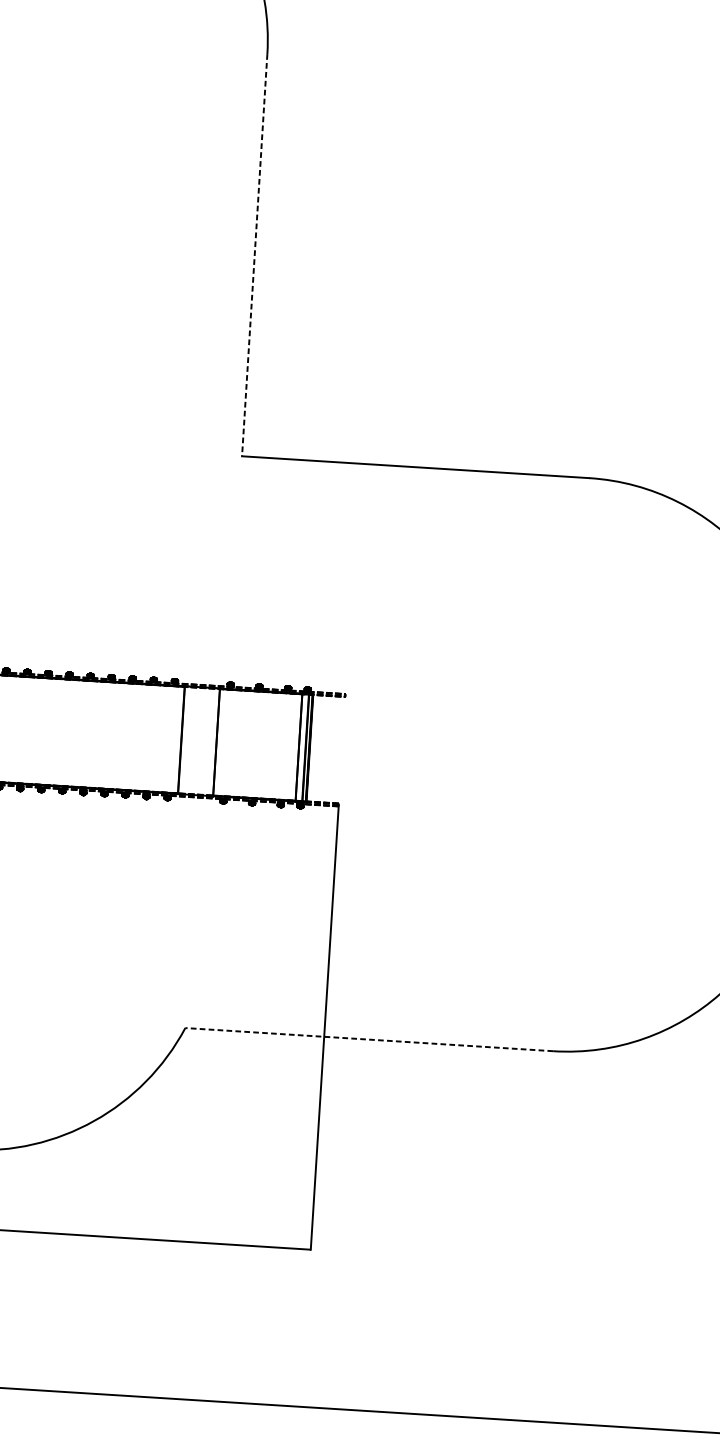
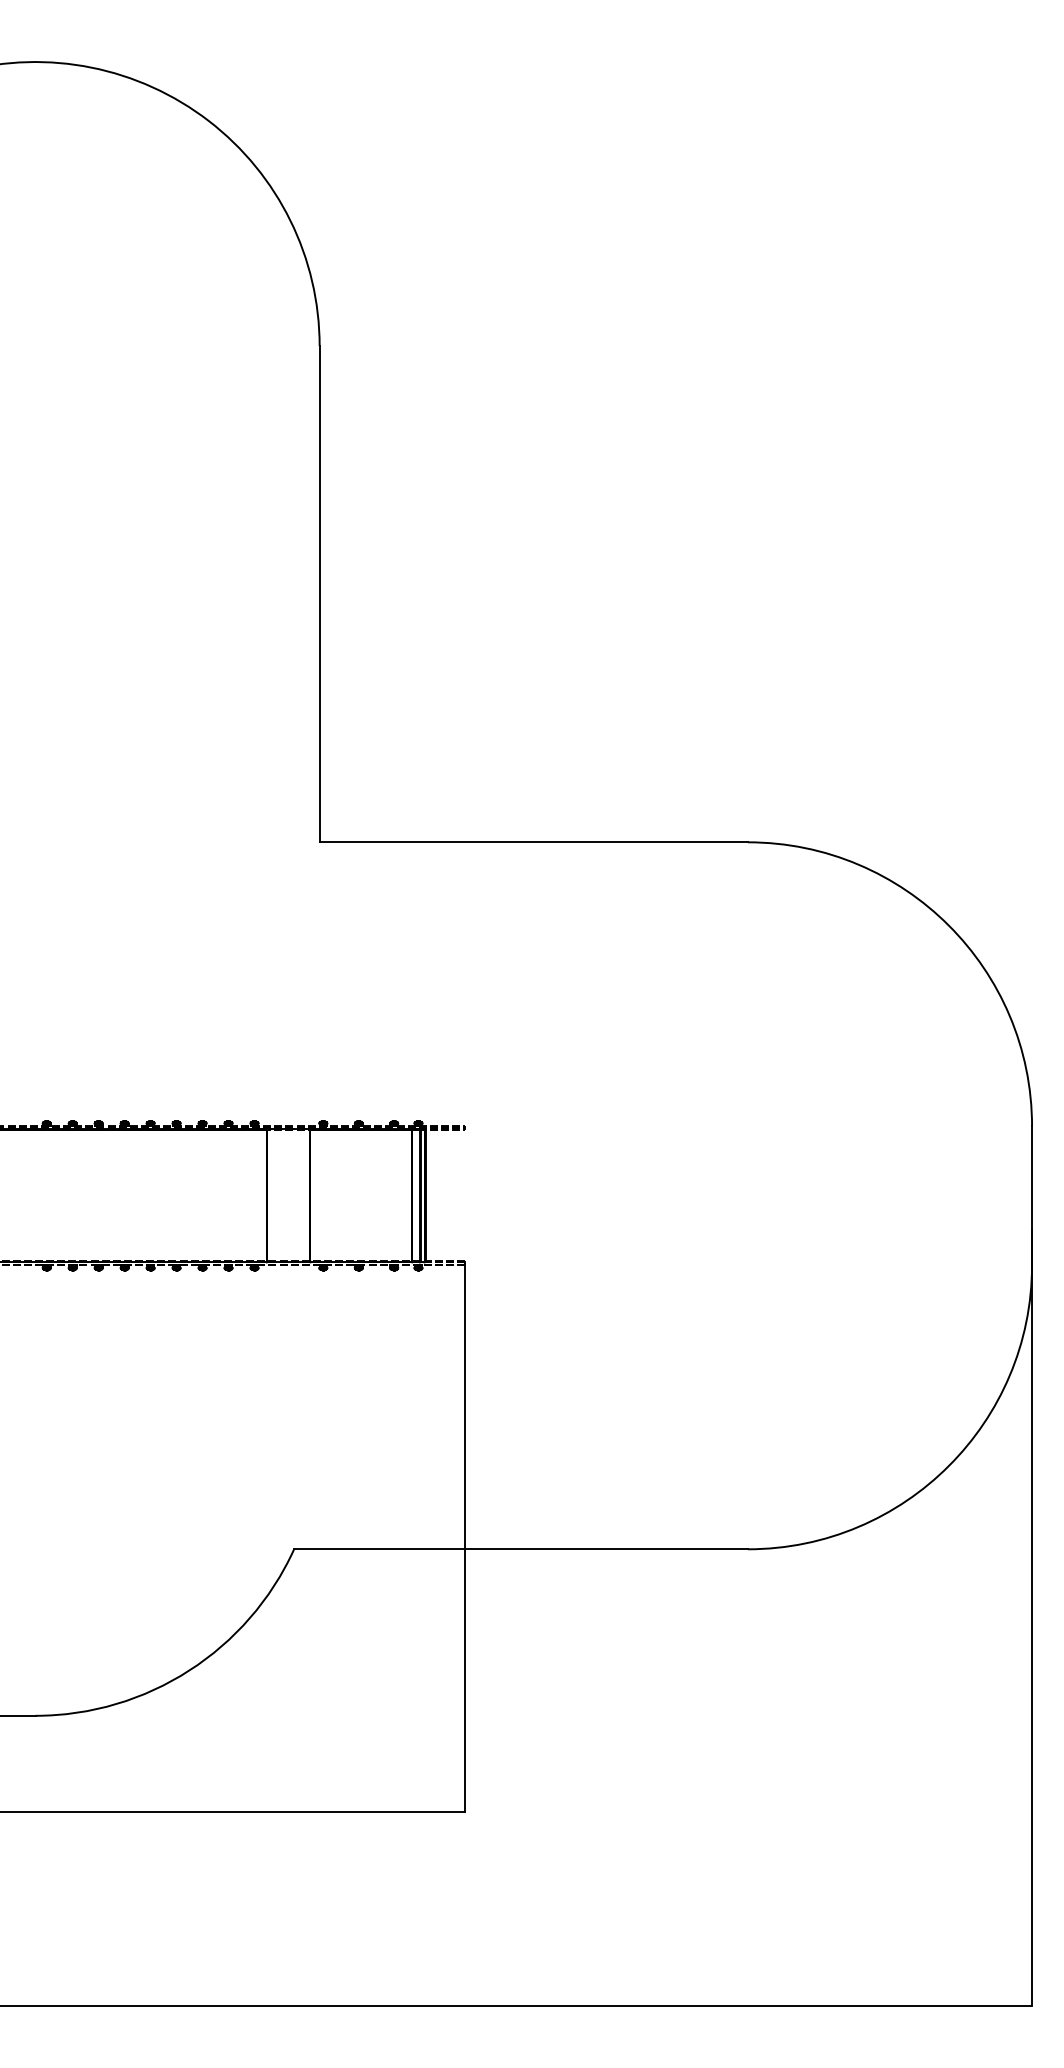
line: (254, 255) -> (319, 594), dashed -> solid
line: (369, 1039) -> (521, 1549), dashed -> solid

